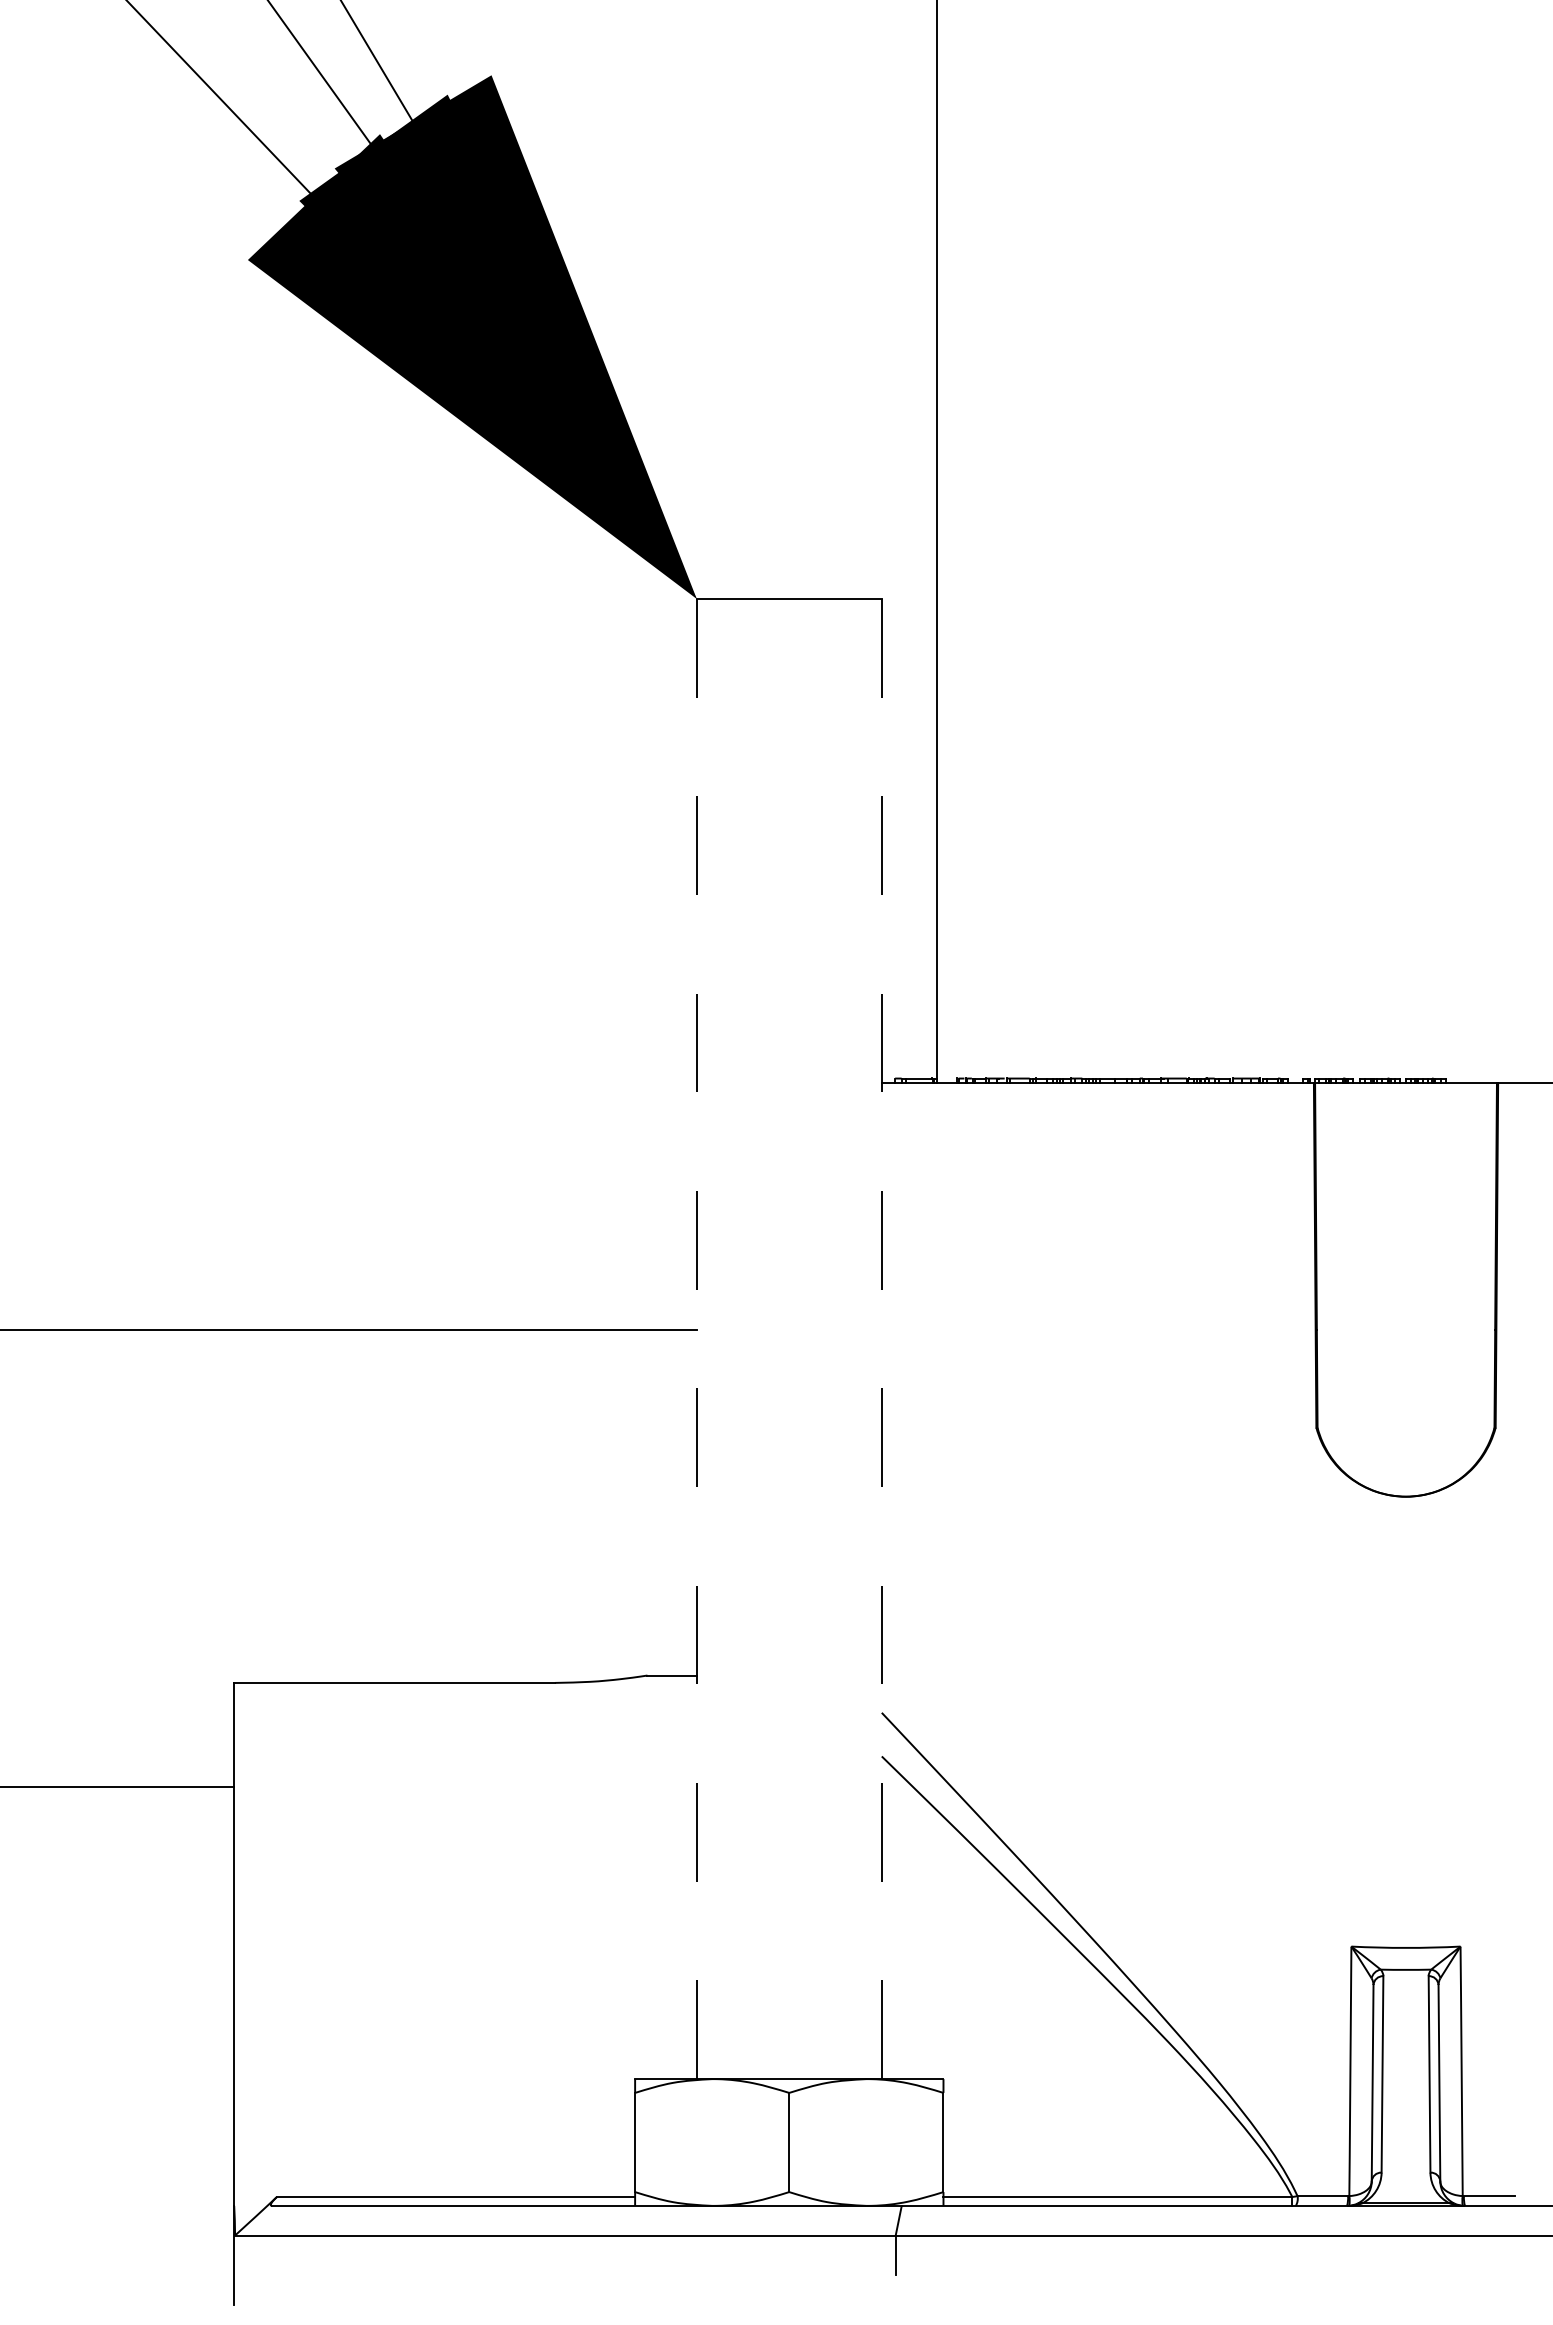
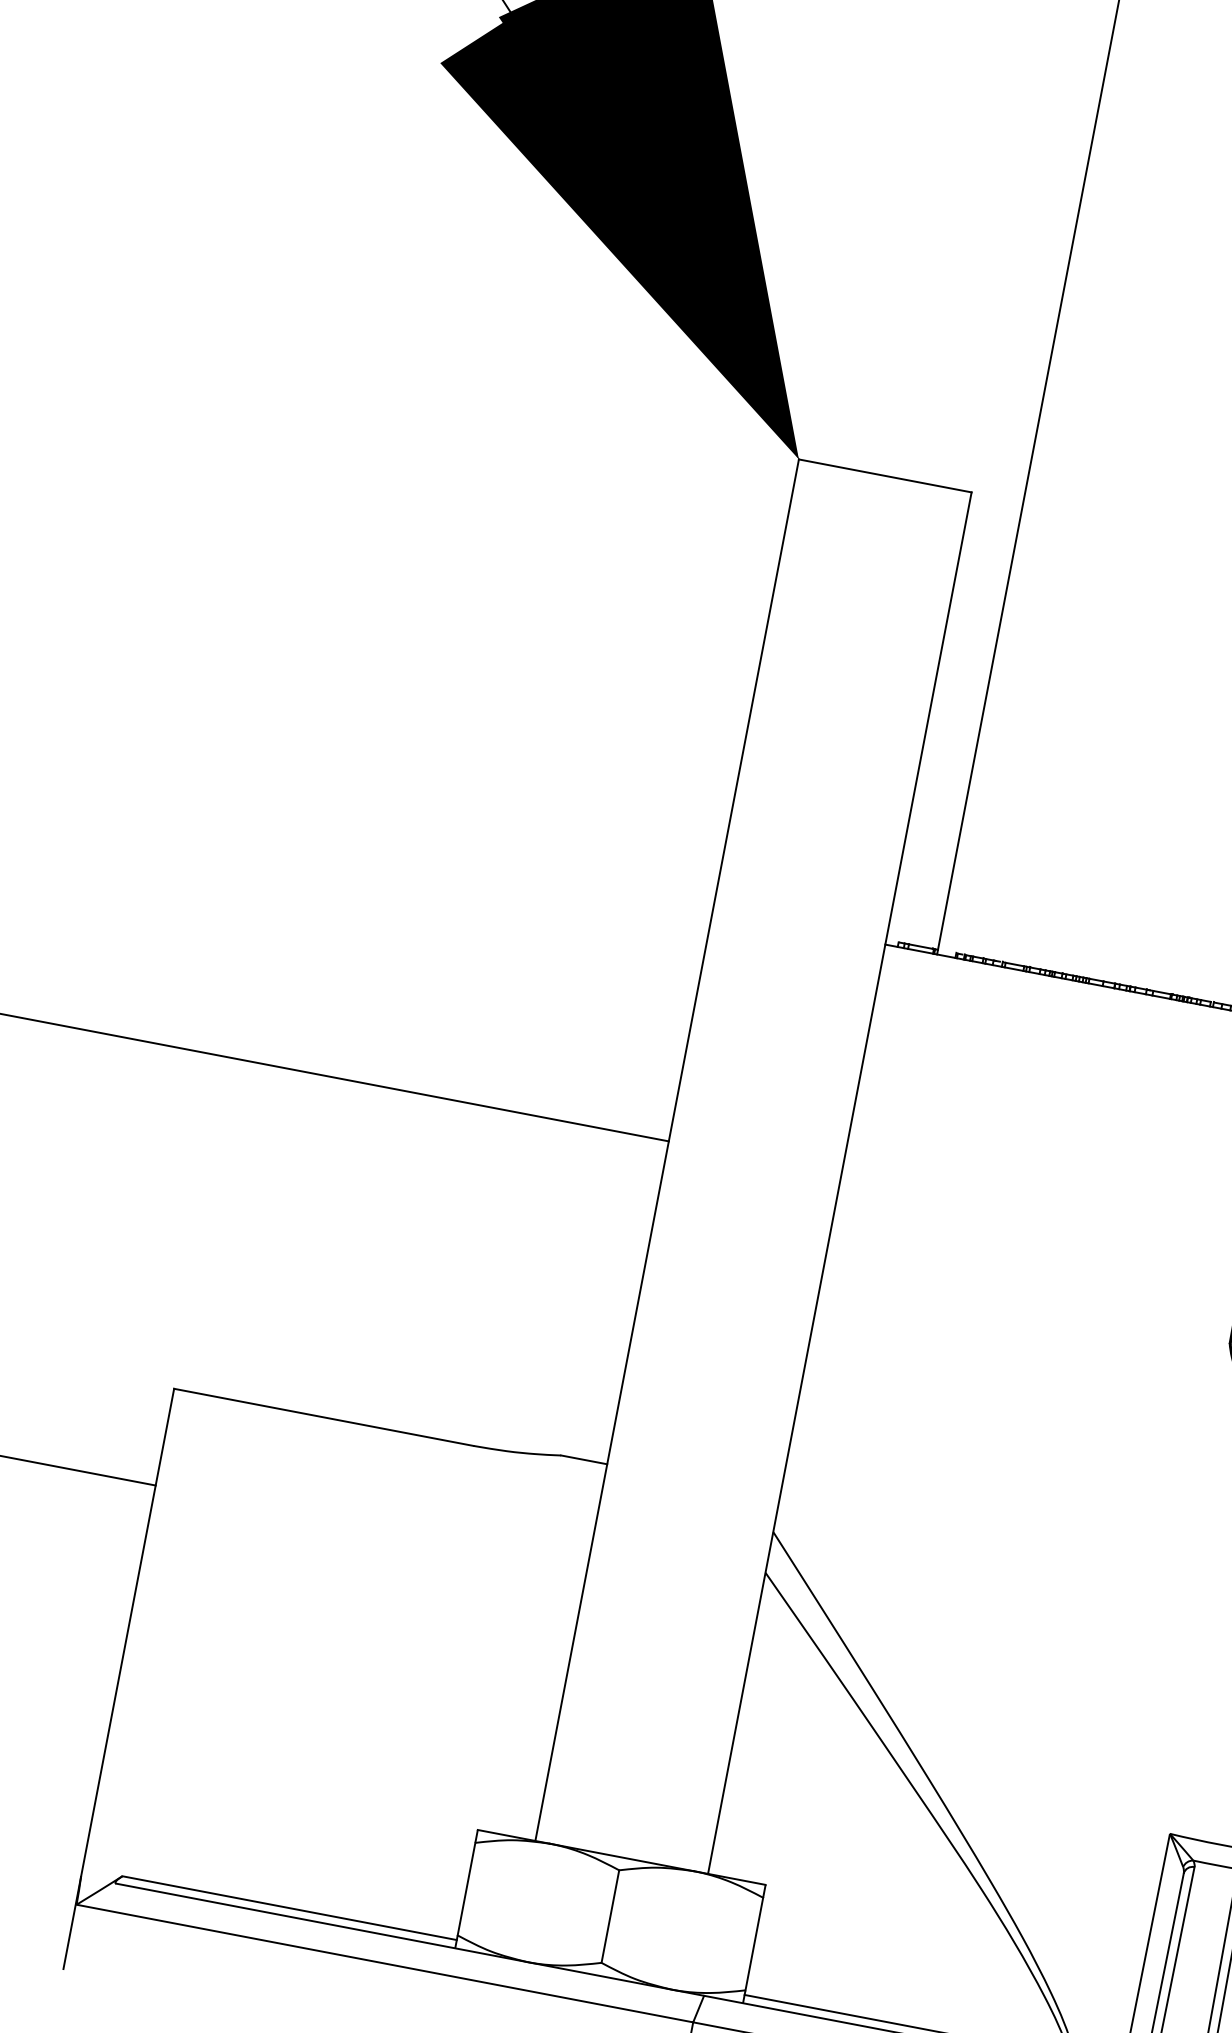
line: (881, 1338) -> (839, 1182), dashed -> solid
line: (696, 1339) -> (666, 1150), dashed -> solid

